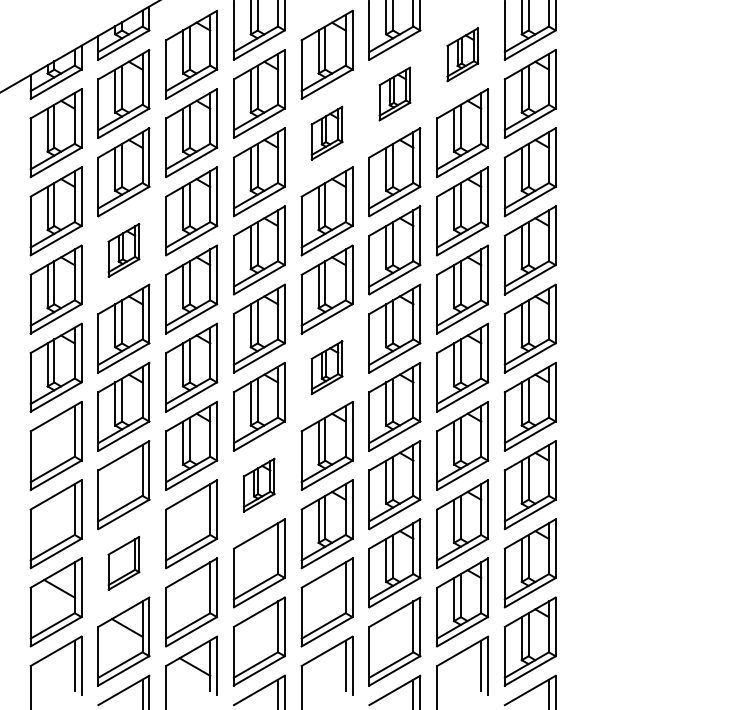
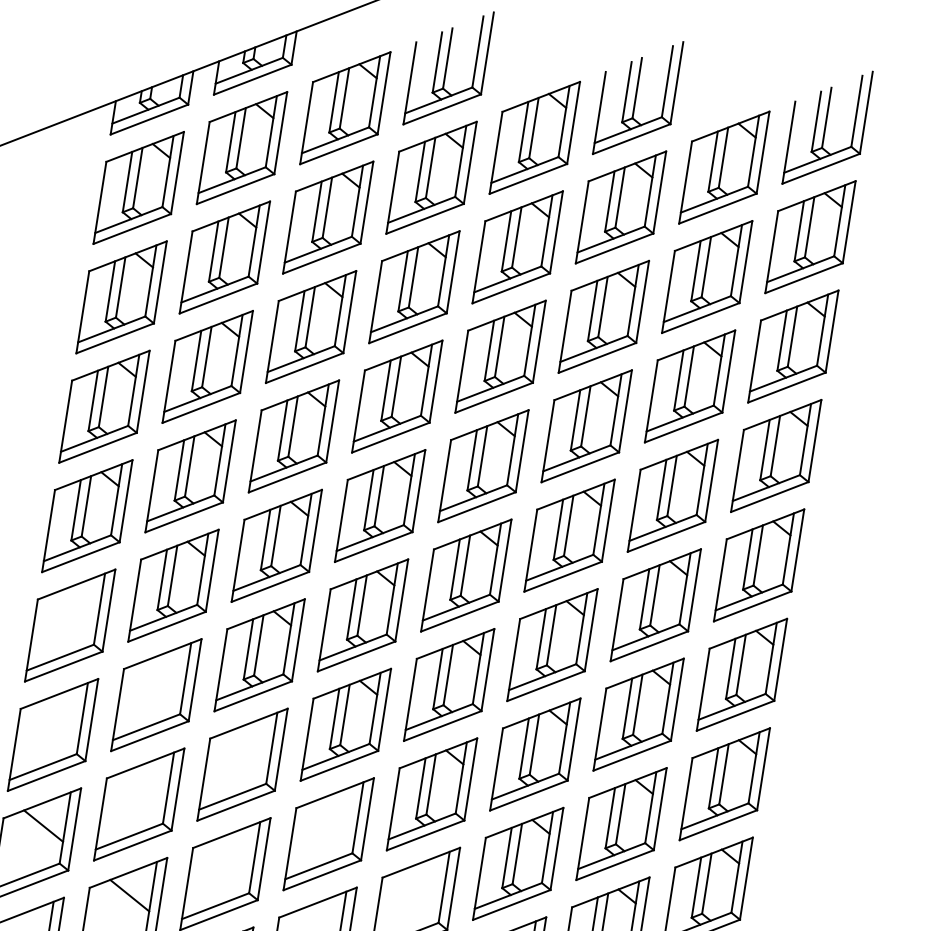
part: (462, 54) -> (724, 167), size x1.67
part: (394, 93) -> (620, 206), size x1.67
part: (326, 133) -> (516, 247), size x1.67
part: (123, 250) -> (207, 366), size x1.67
part: (326, 367) -> (465, 575), size x1.67
part: (258, 485) -> (344, 725), size x1.67
part: (123, 563) -> (138, 804), size x1.67

